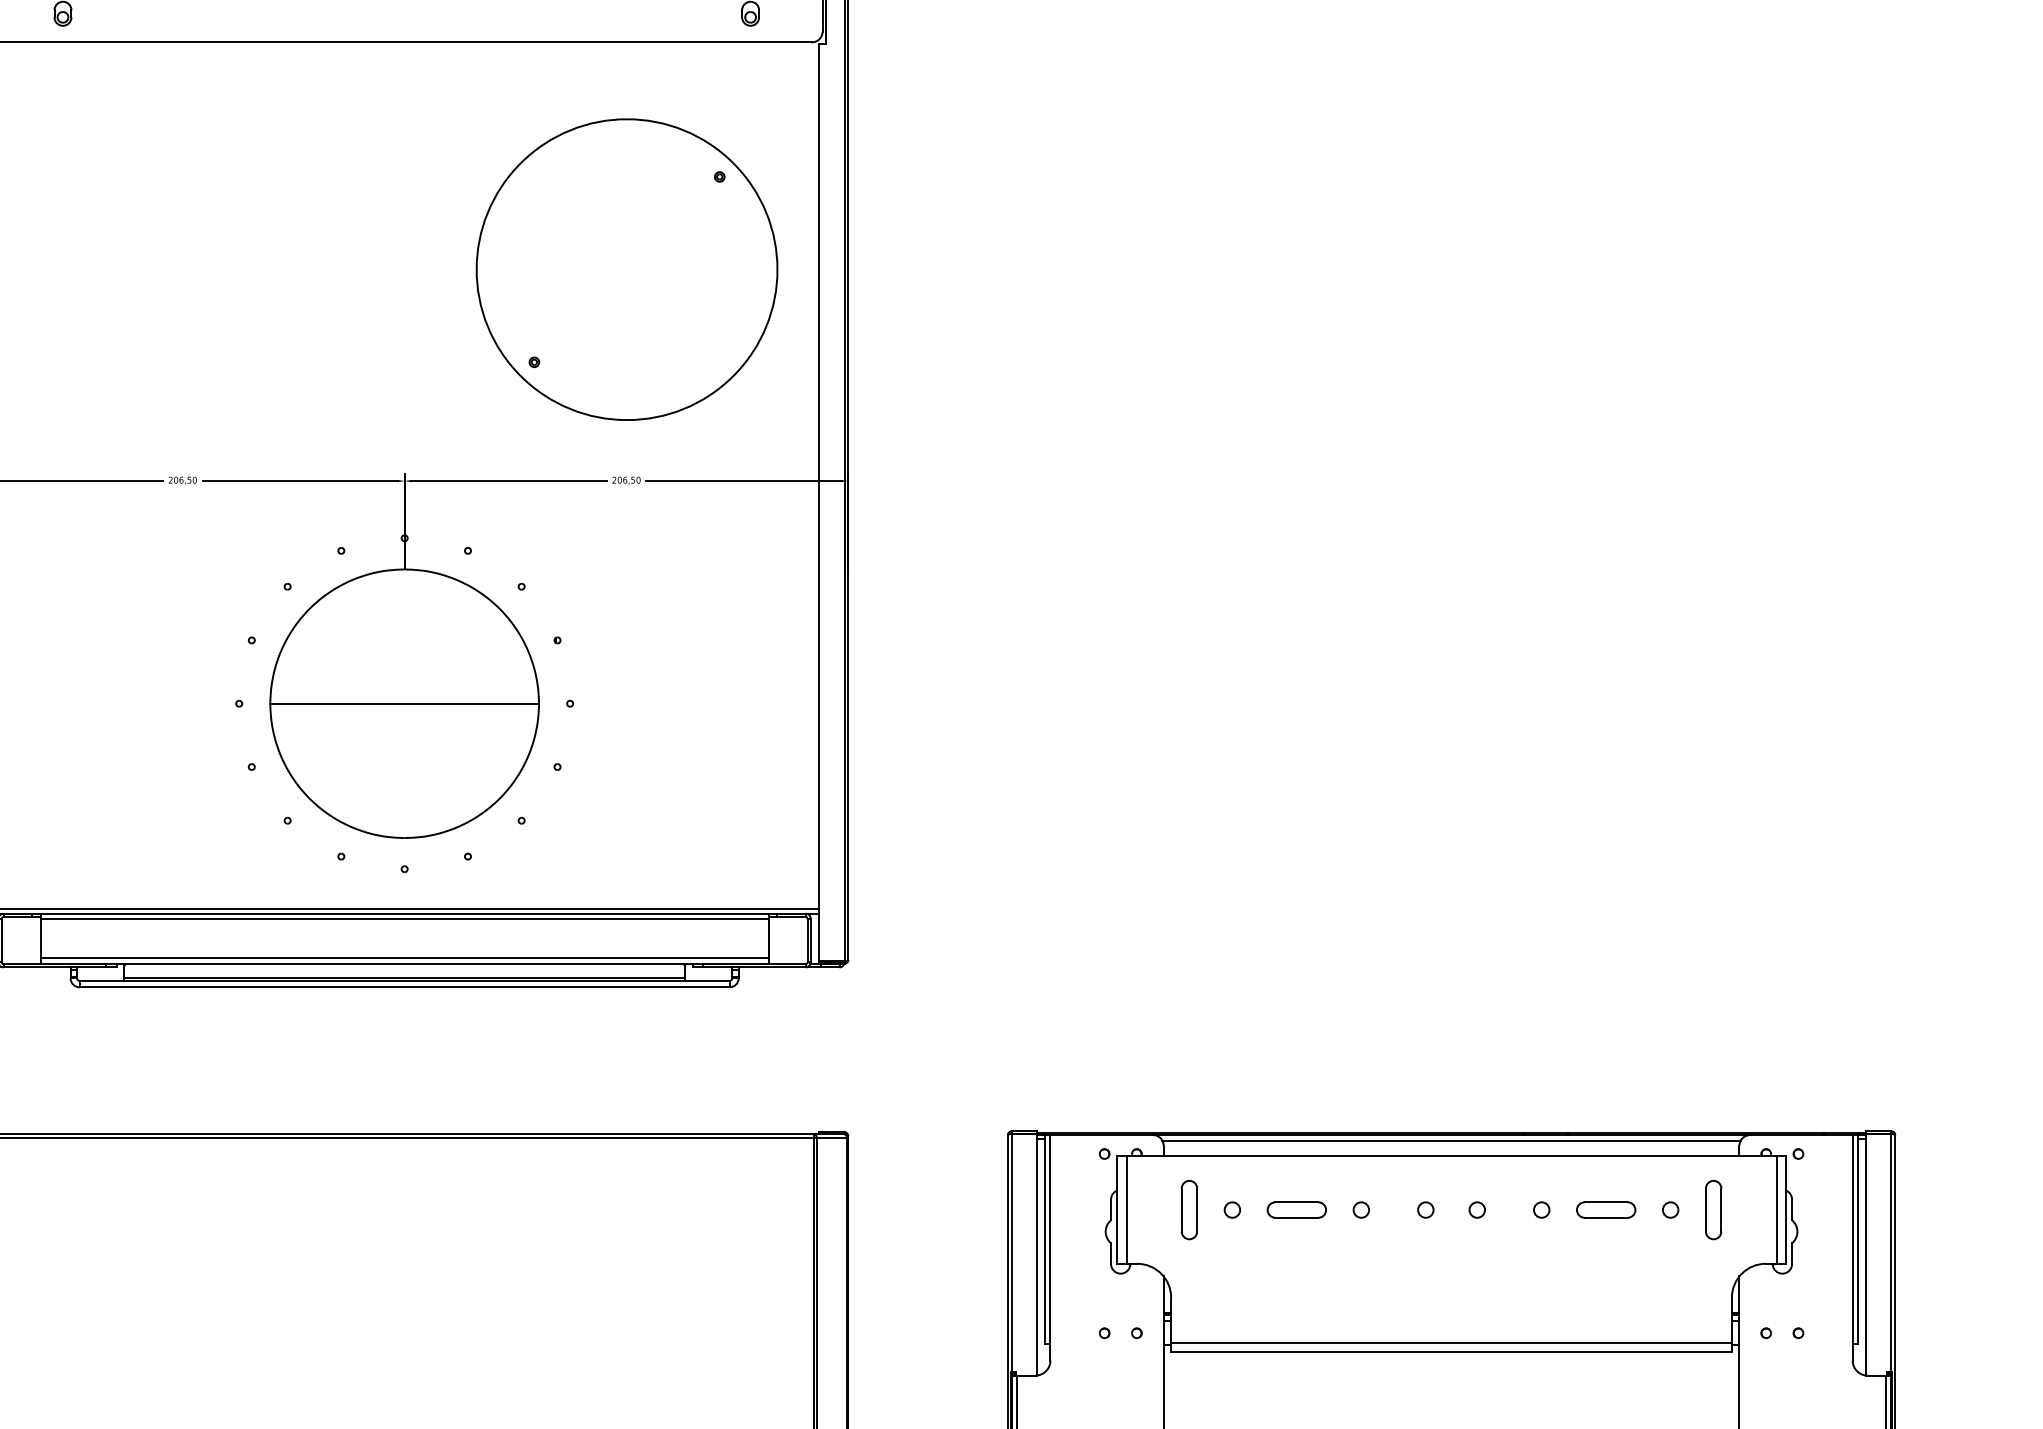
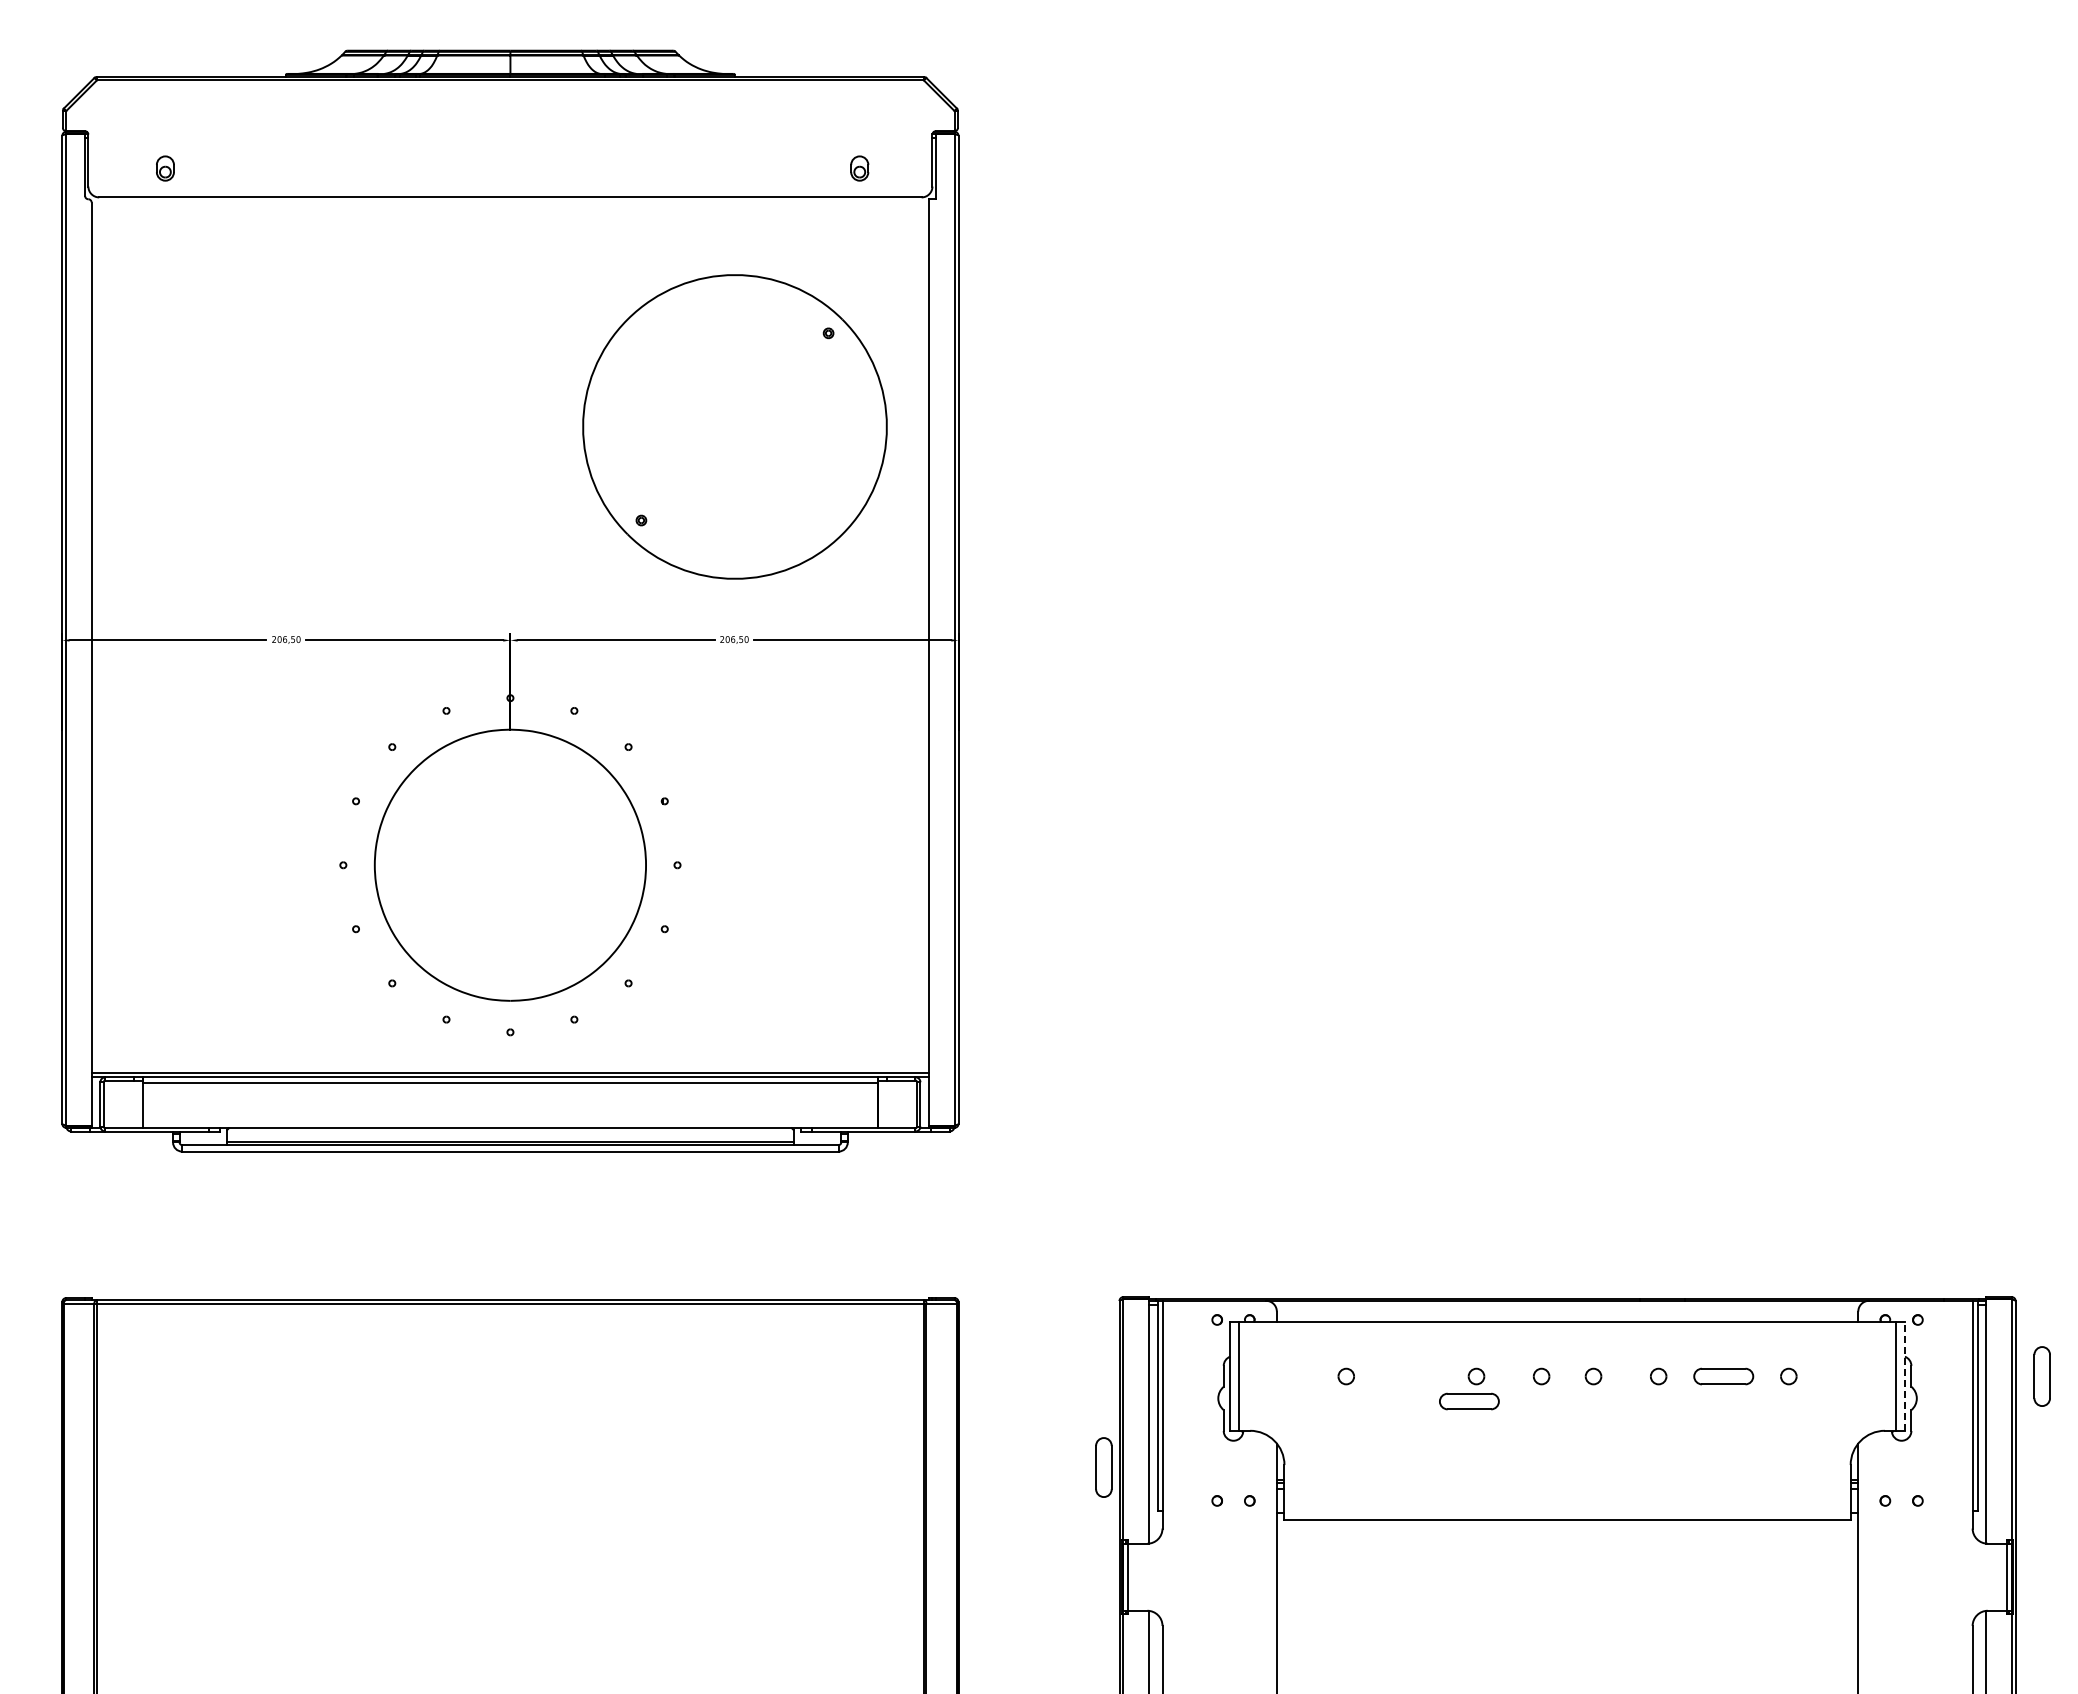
line: (404, 703) -> (510, 865), removed
line: (404, 958) -> (510, 1122), removed
line: (1451, 1140) -> (1567, 1306), removed
part: (1189, 1210) -> (1103, 1467), moved
part: (1296, 1210) -> (1469, 1401), moved
part: (1712, 1210) -> (2041, 1376), moved
line: (1785, 1210) -> (1904, 1376), solid -> dashed
line: (1451, 1342) -> (1567, 1510), removed

